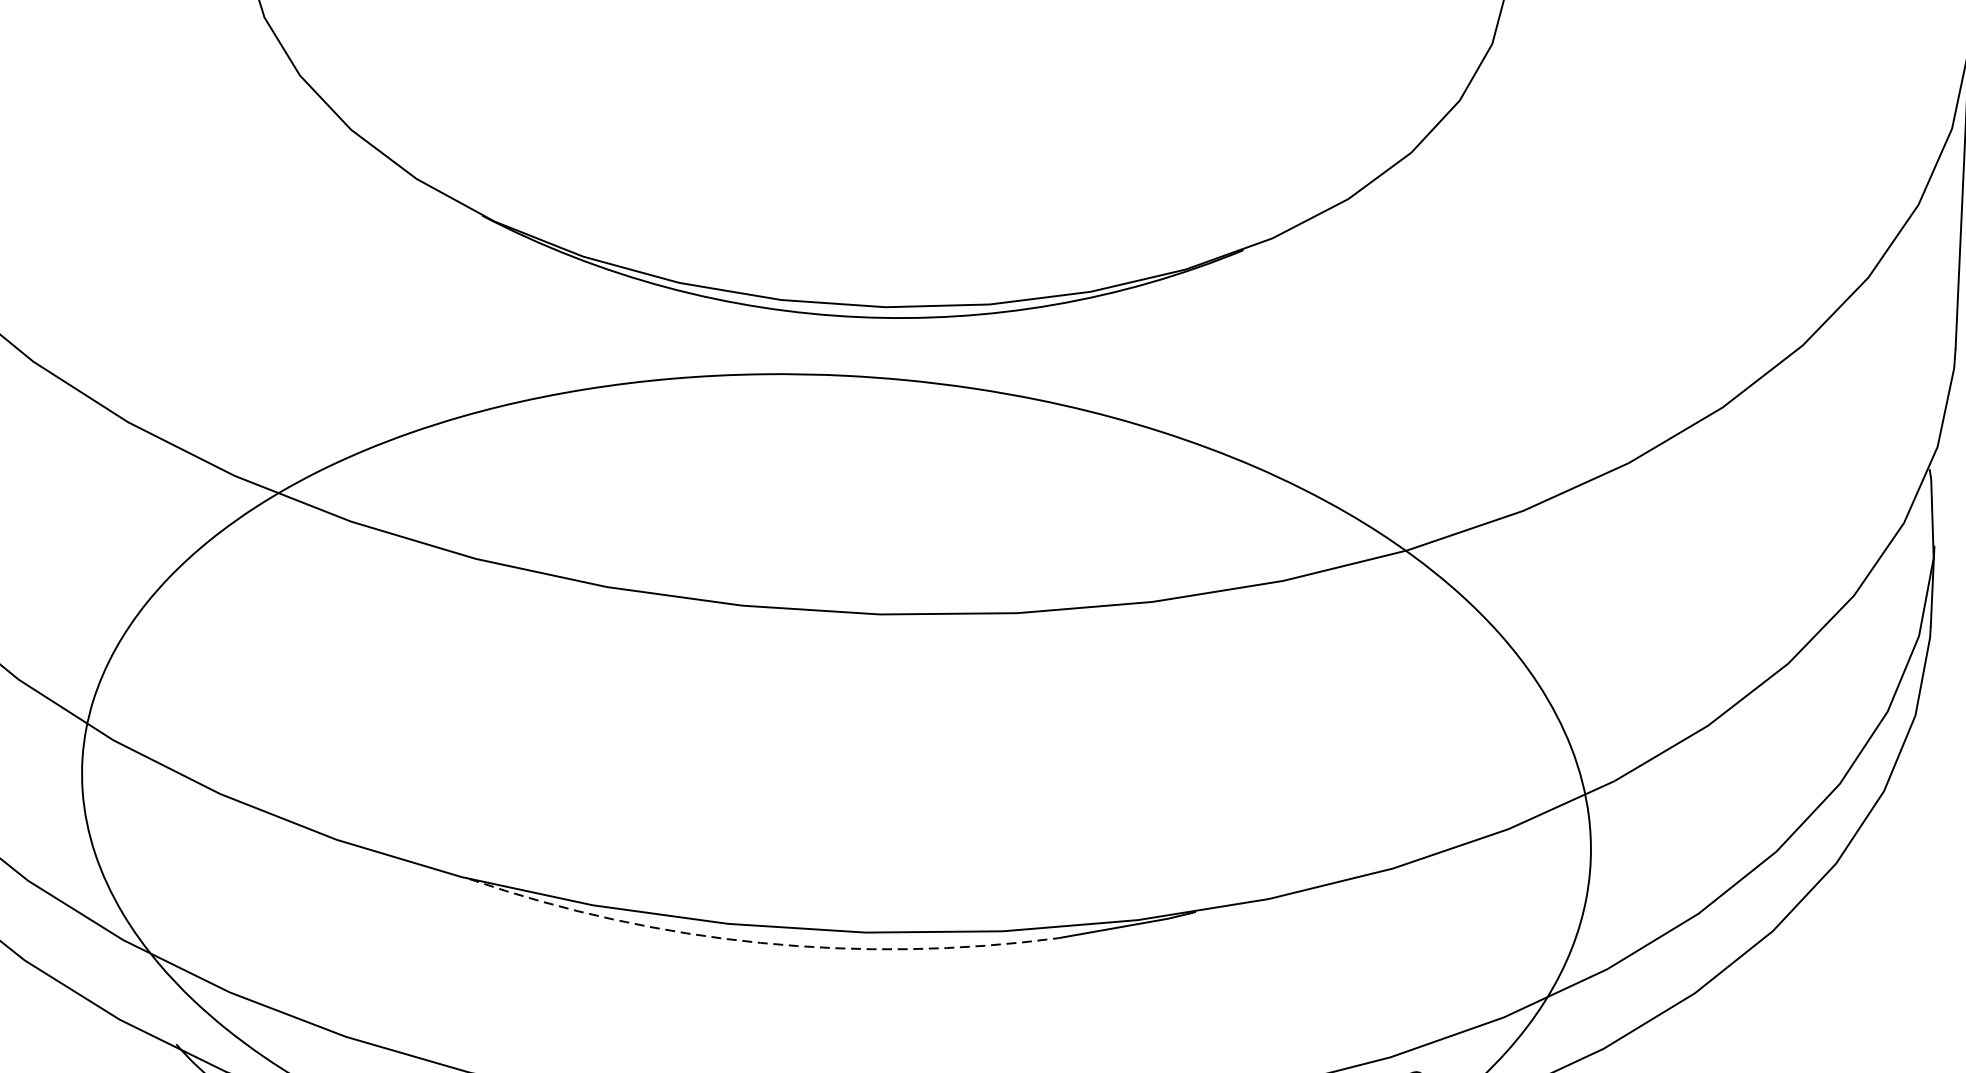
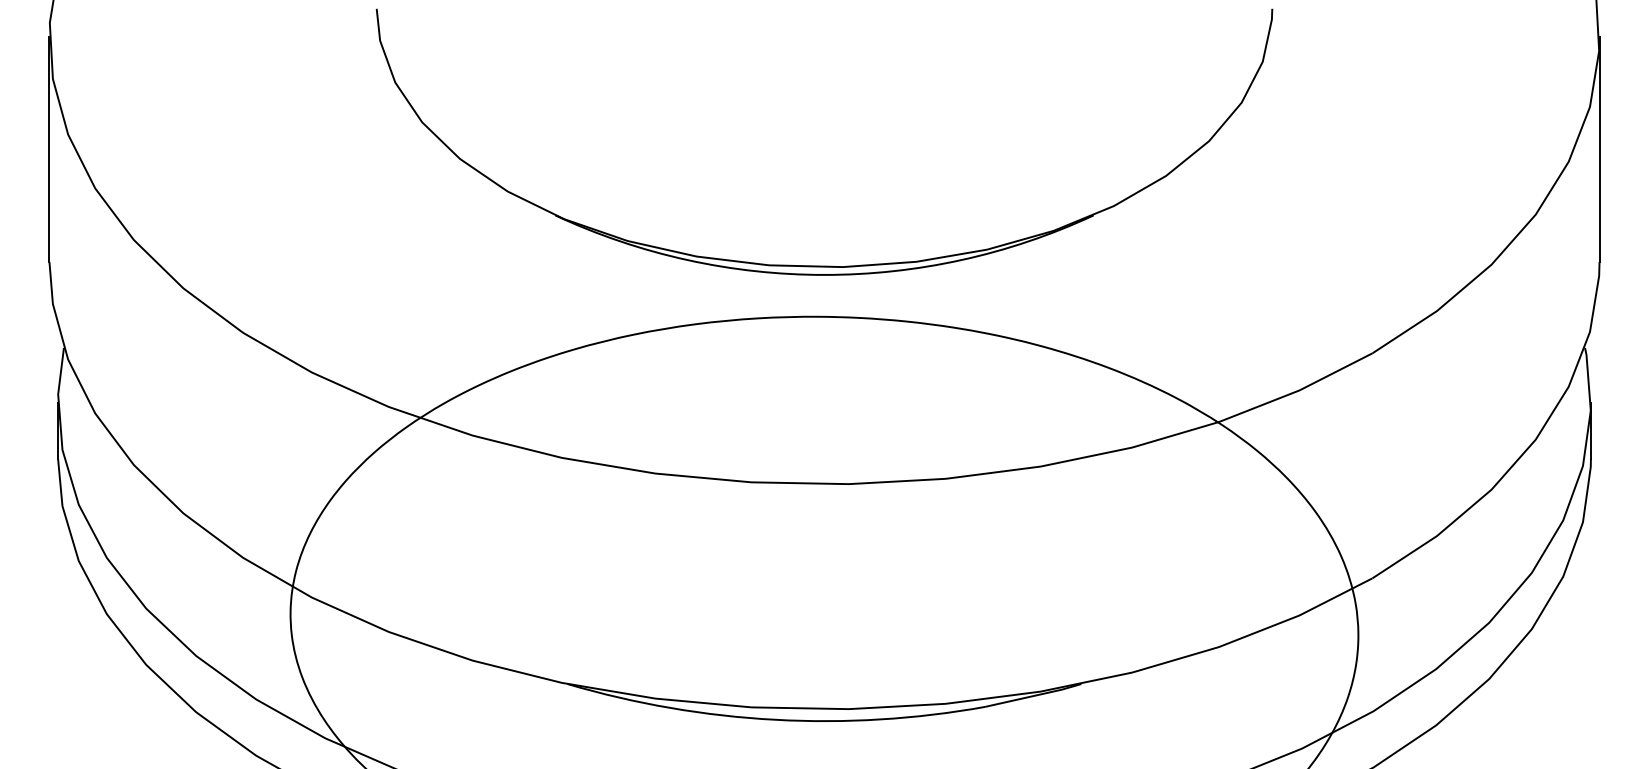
arc: (761, 942) -> (775, 719), dashed -> solid

